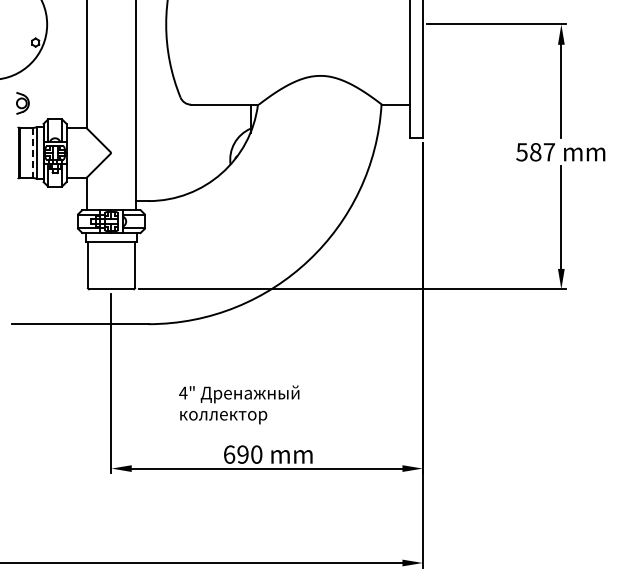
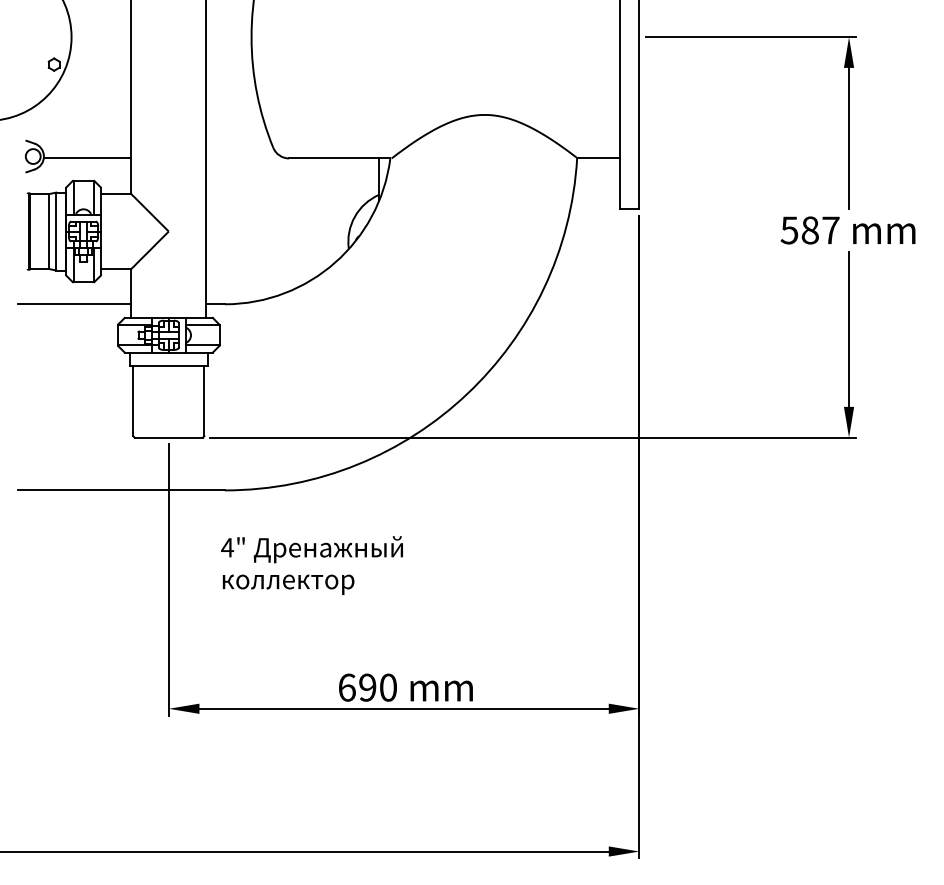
line: (57, 104) -> (87, 158), added
line: (32, 152) -> (49, 230), dashed -> solid
line: (48, 201) -> (73, 304), added
text: (239, 404) -> (312, 564), moved

